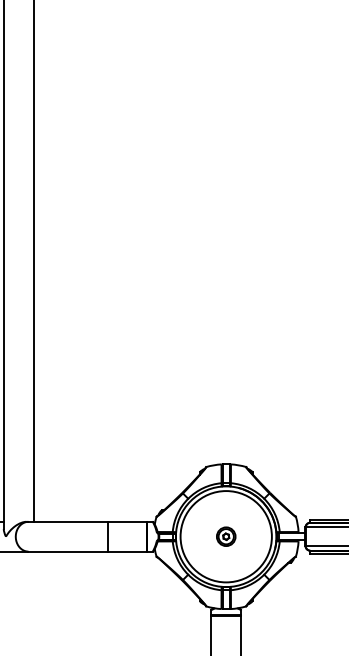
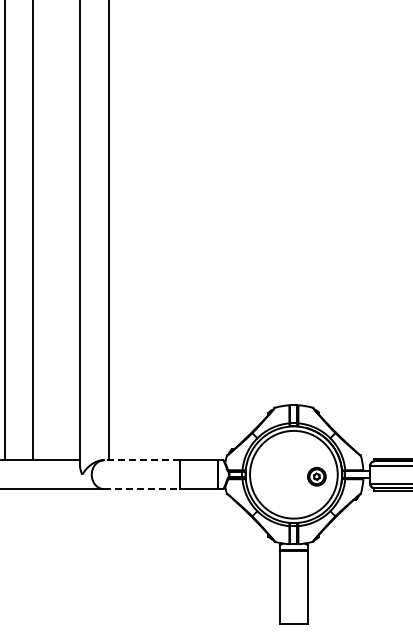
line: (67, 521) -> (141, 460), solid -> dashed
part: (225, 536) -> (316, 476), moved
line: (68, 552) -> (142, 489), solid -> dashed

